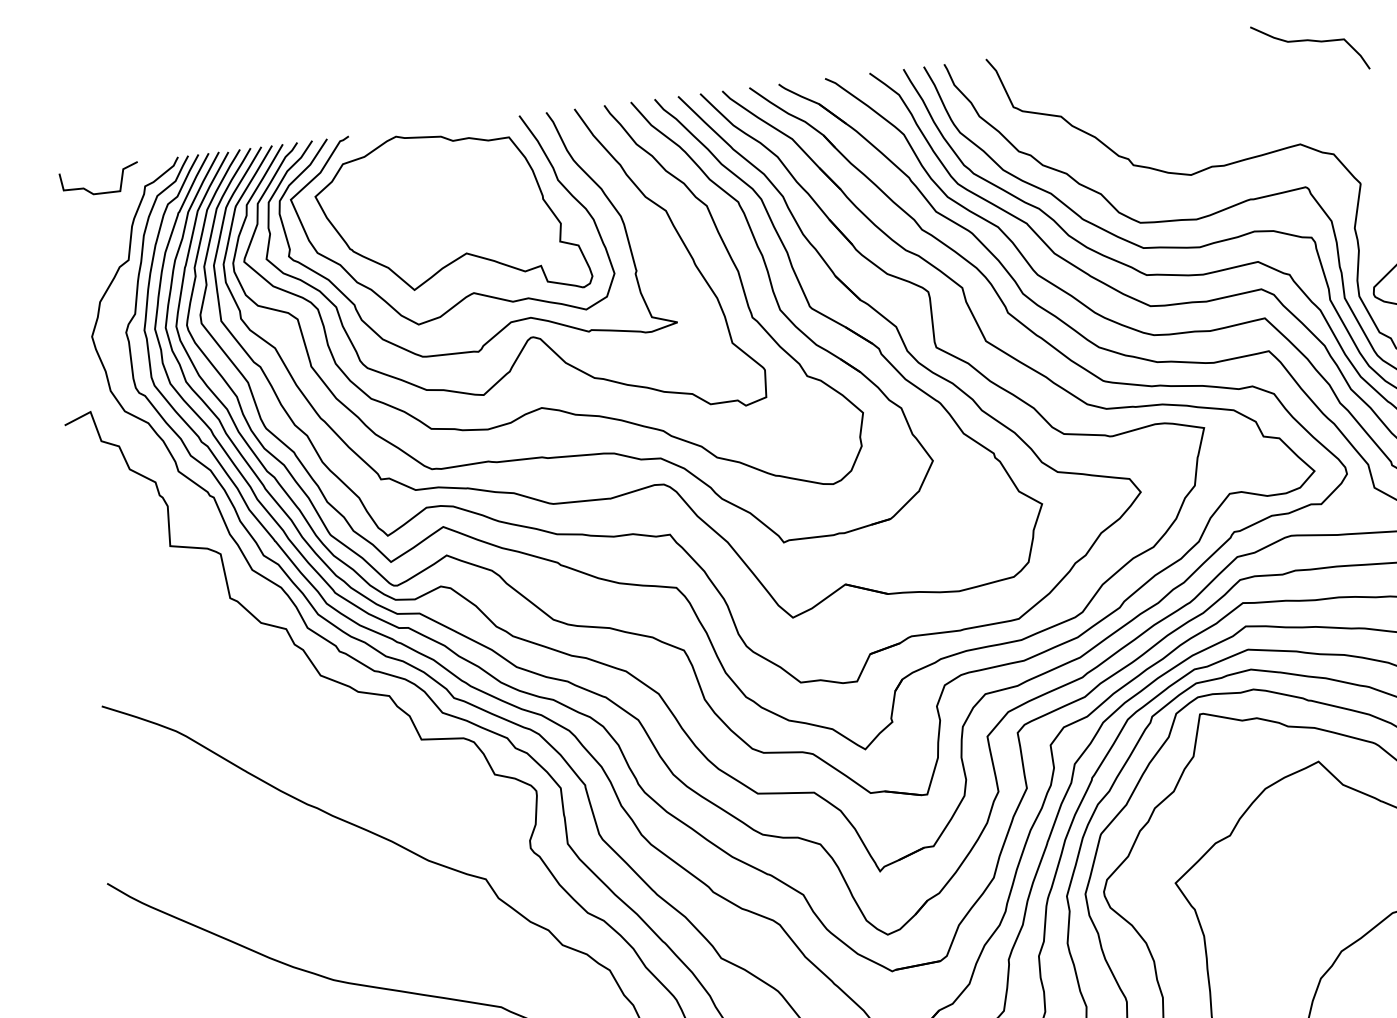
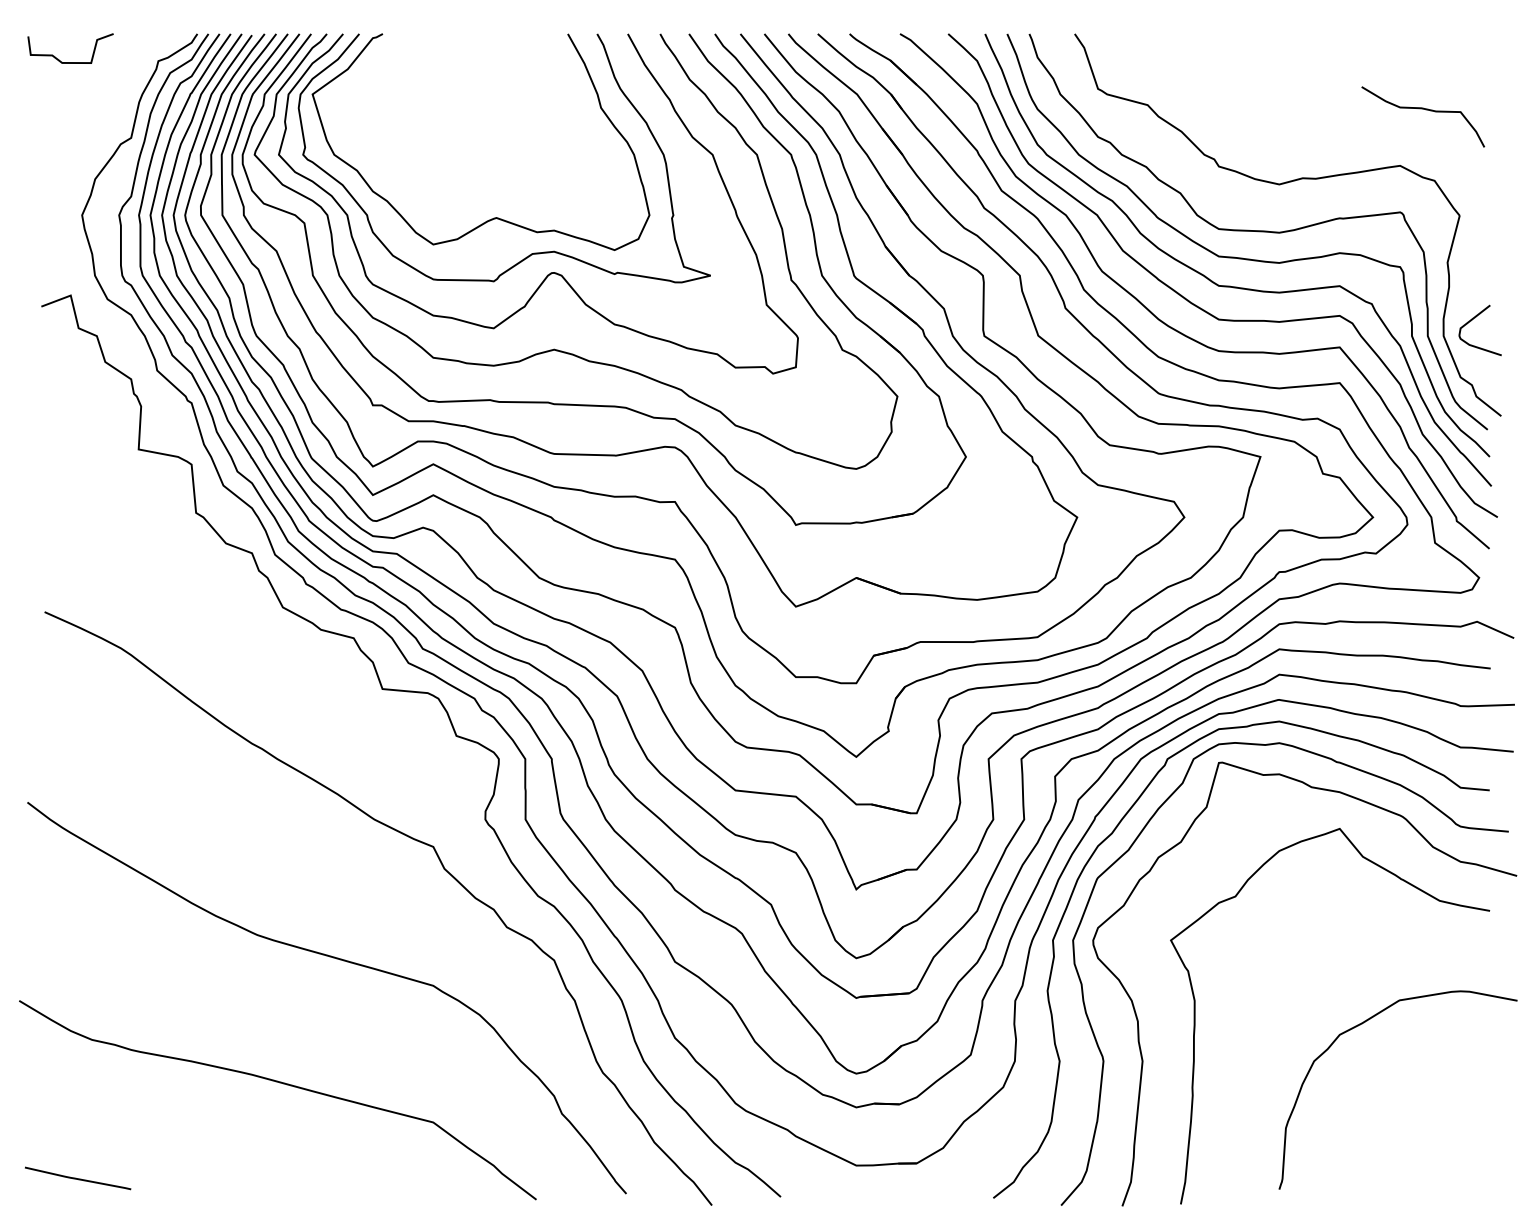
curve: (1311, 41) -> (1425, 110), moved
curve: (101, 192) -> (70, 62), moved
part: (451, 215) -> (482, 132), removed

